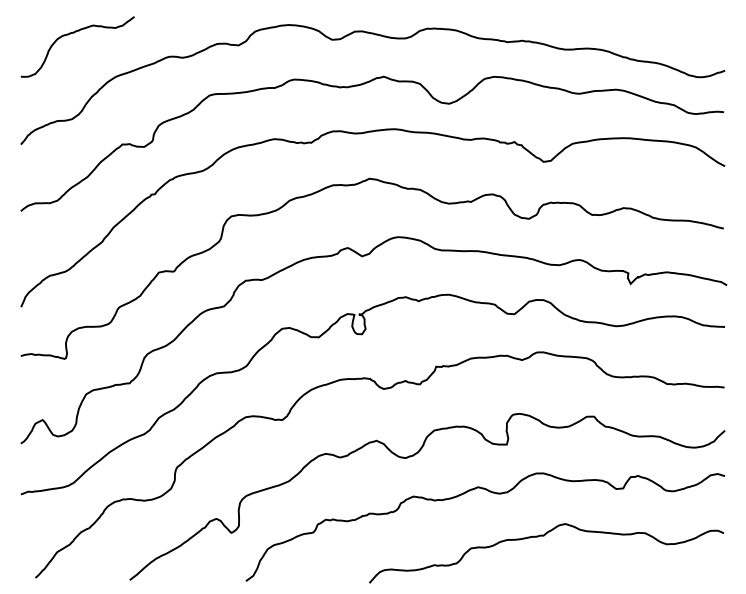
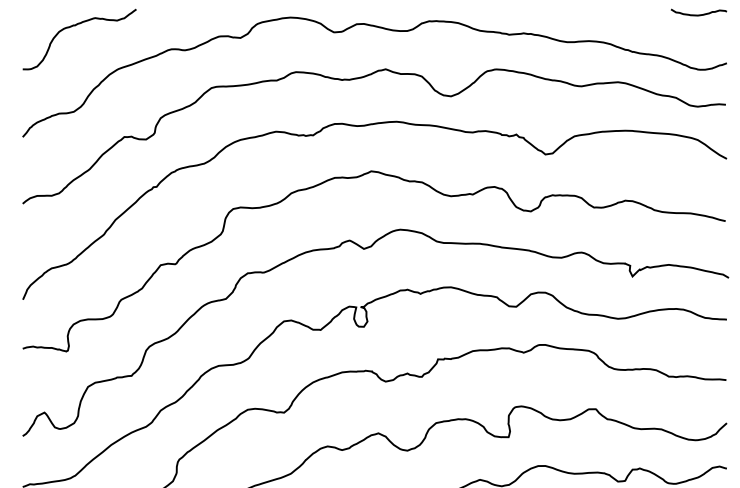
curve: (697, 21) -> (699, 14), added

